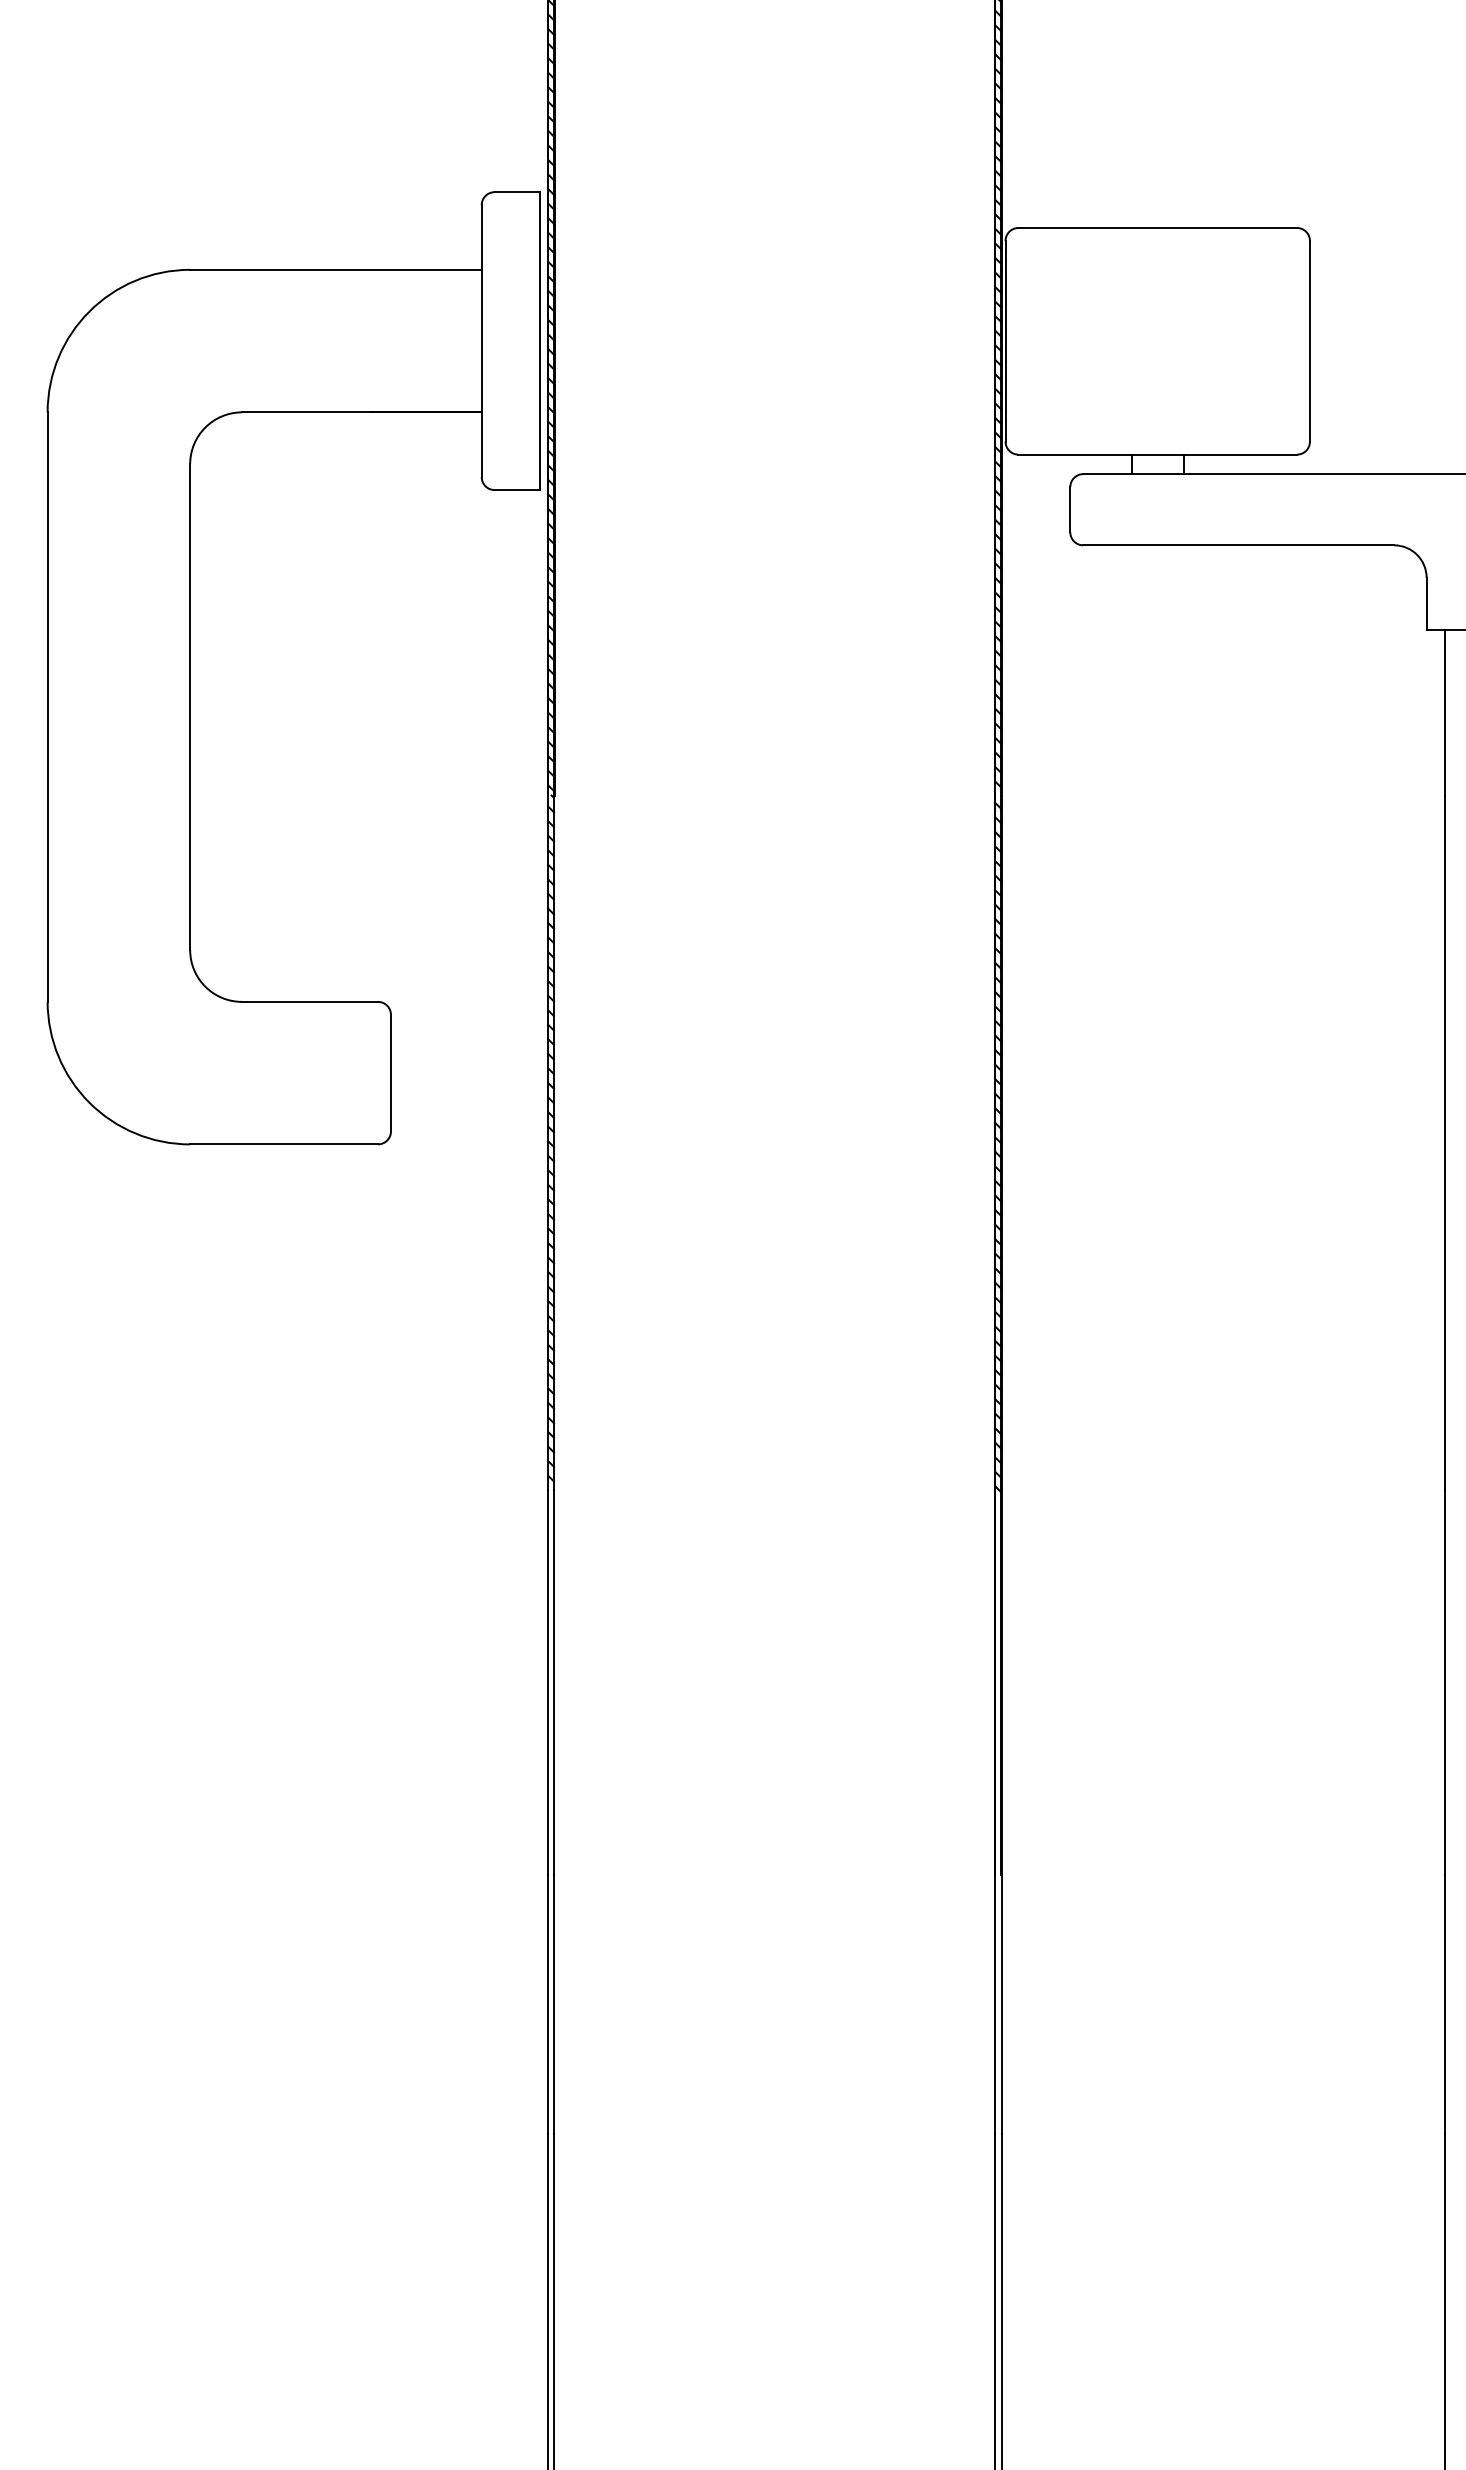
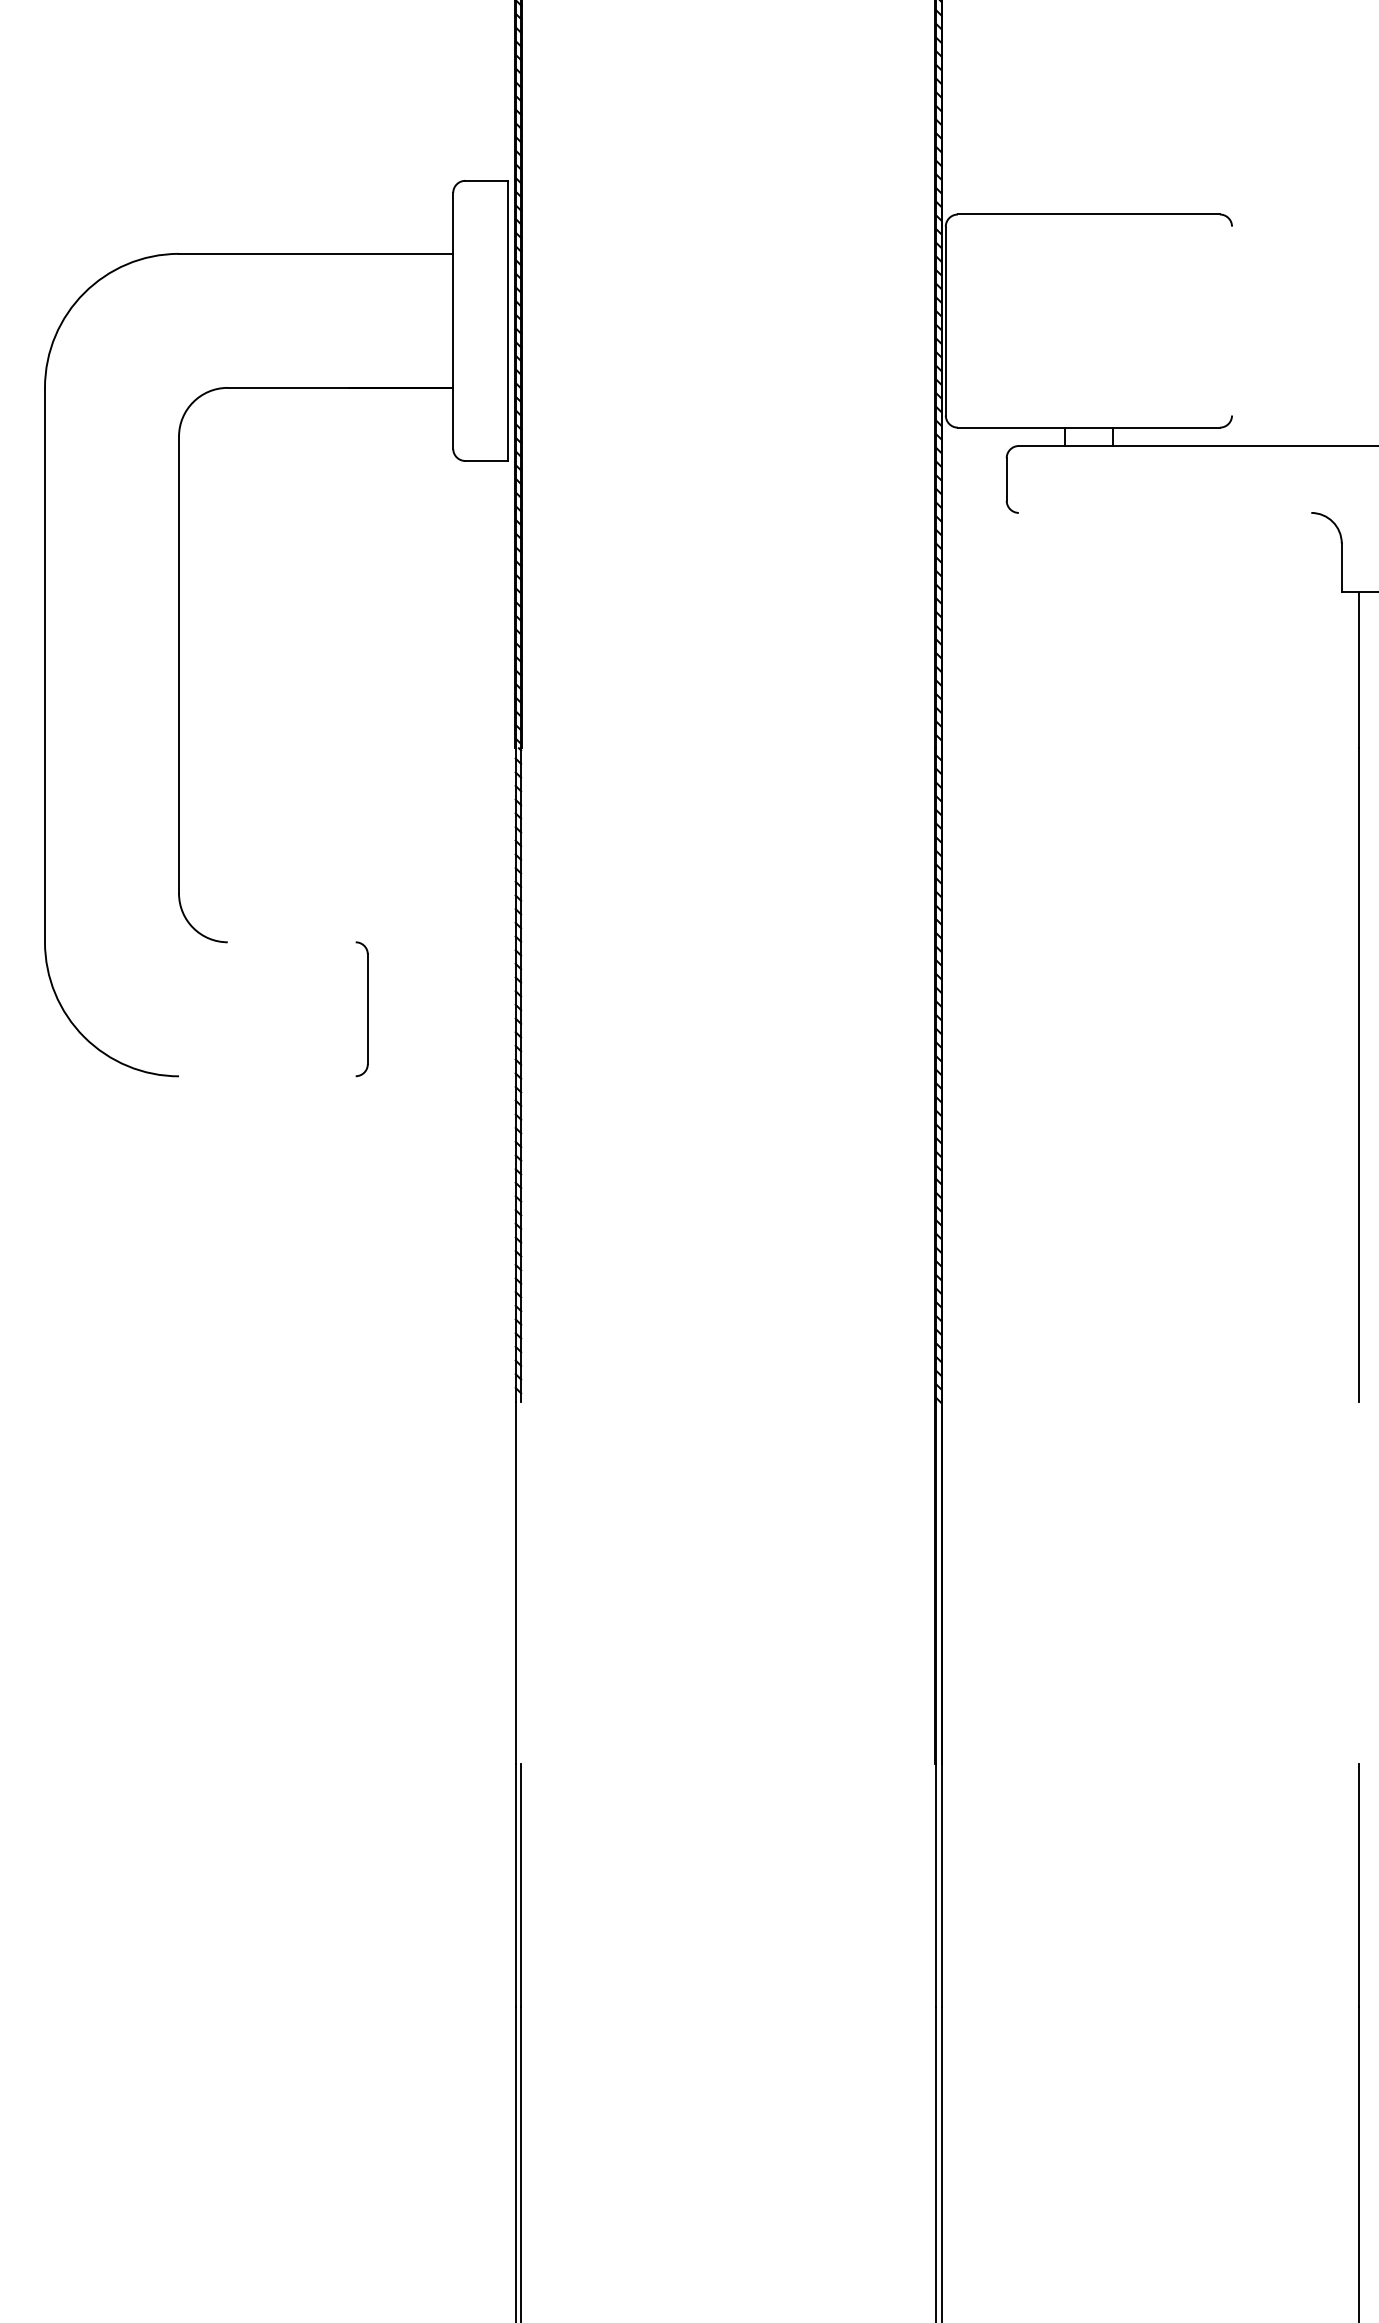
line: (1309, 340) -> (1231, 320), removed
line: (1238, 545) -> (1164, 513), removed
line: (310, 1001) -> (292, 941), removed
line: (284, 1144) -> (267, 1076), removed
line: (554, 1682) -> (521, 1582), removed
line: (1444, 1682) -> (1358, 1582), removed

